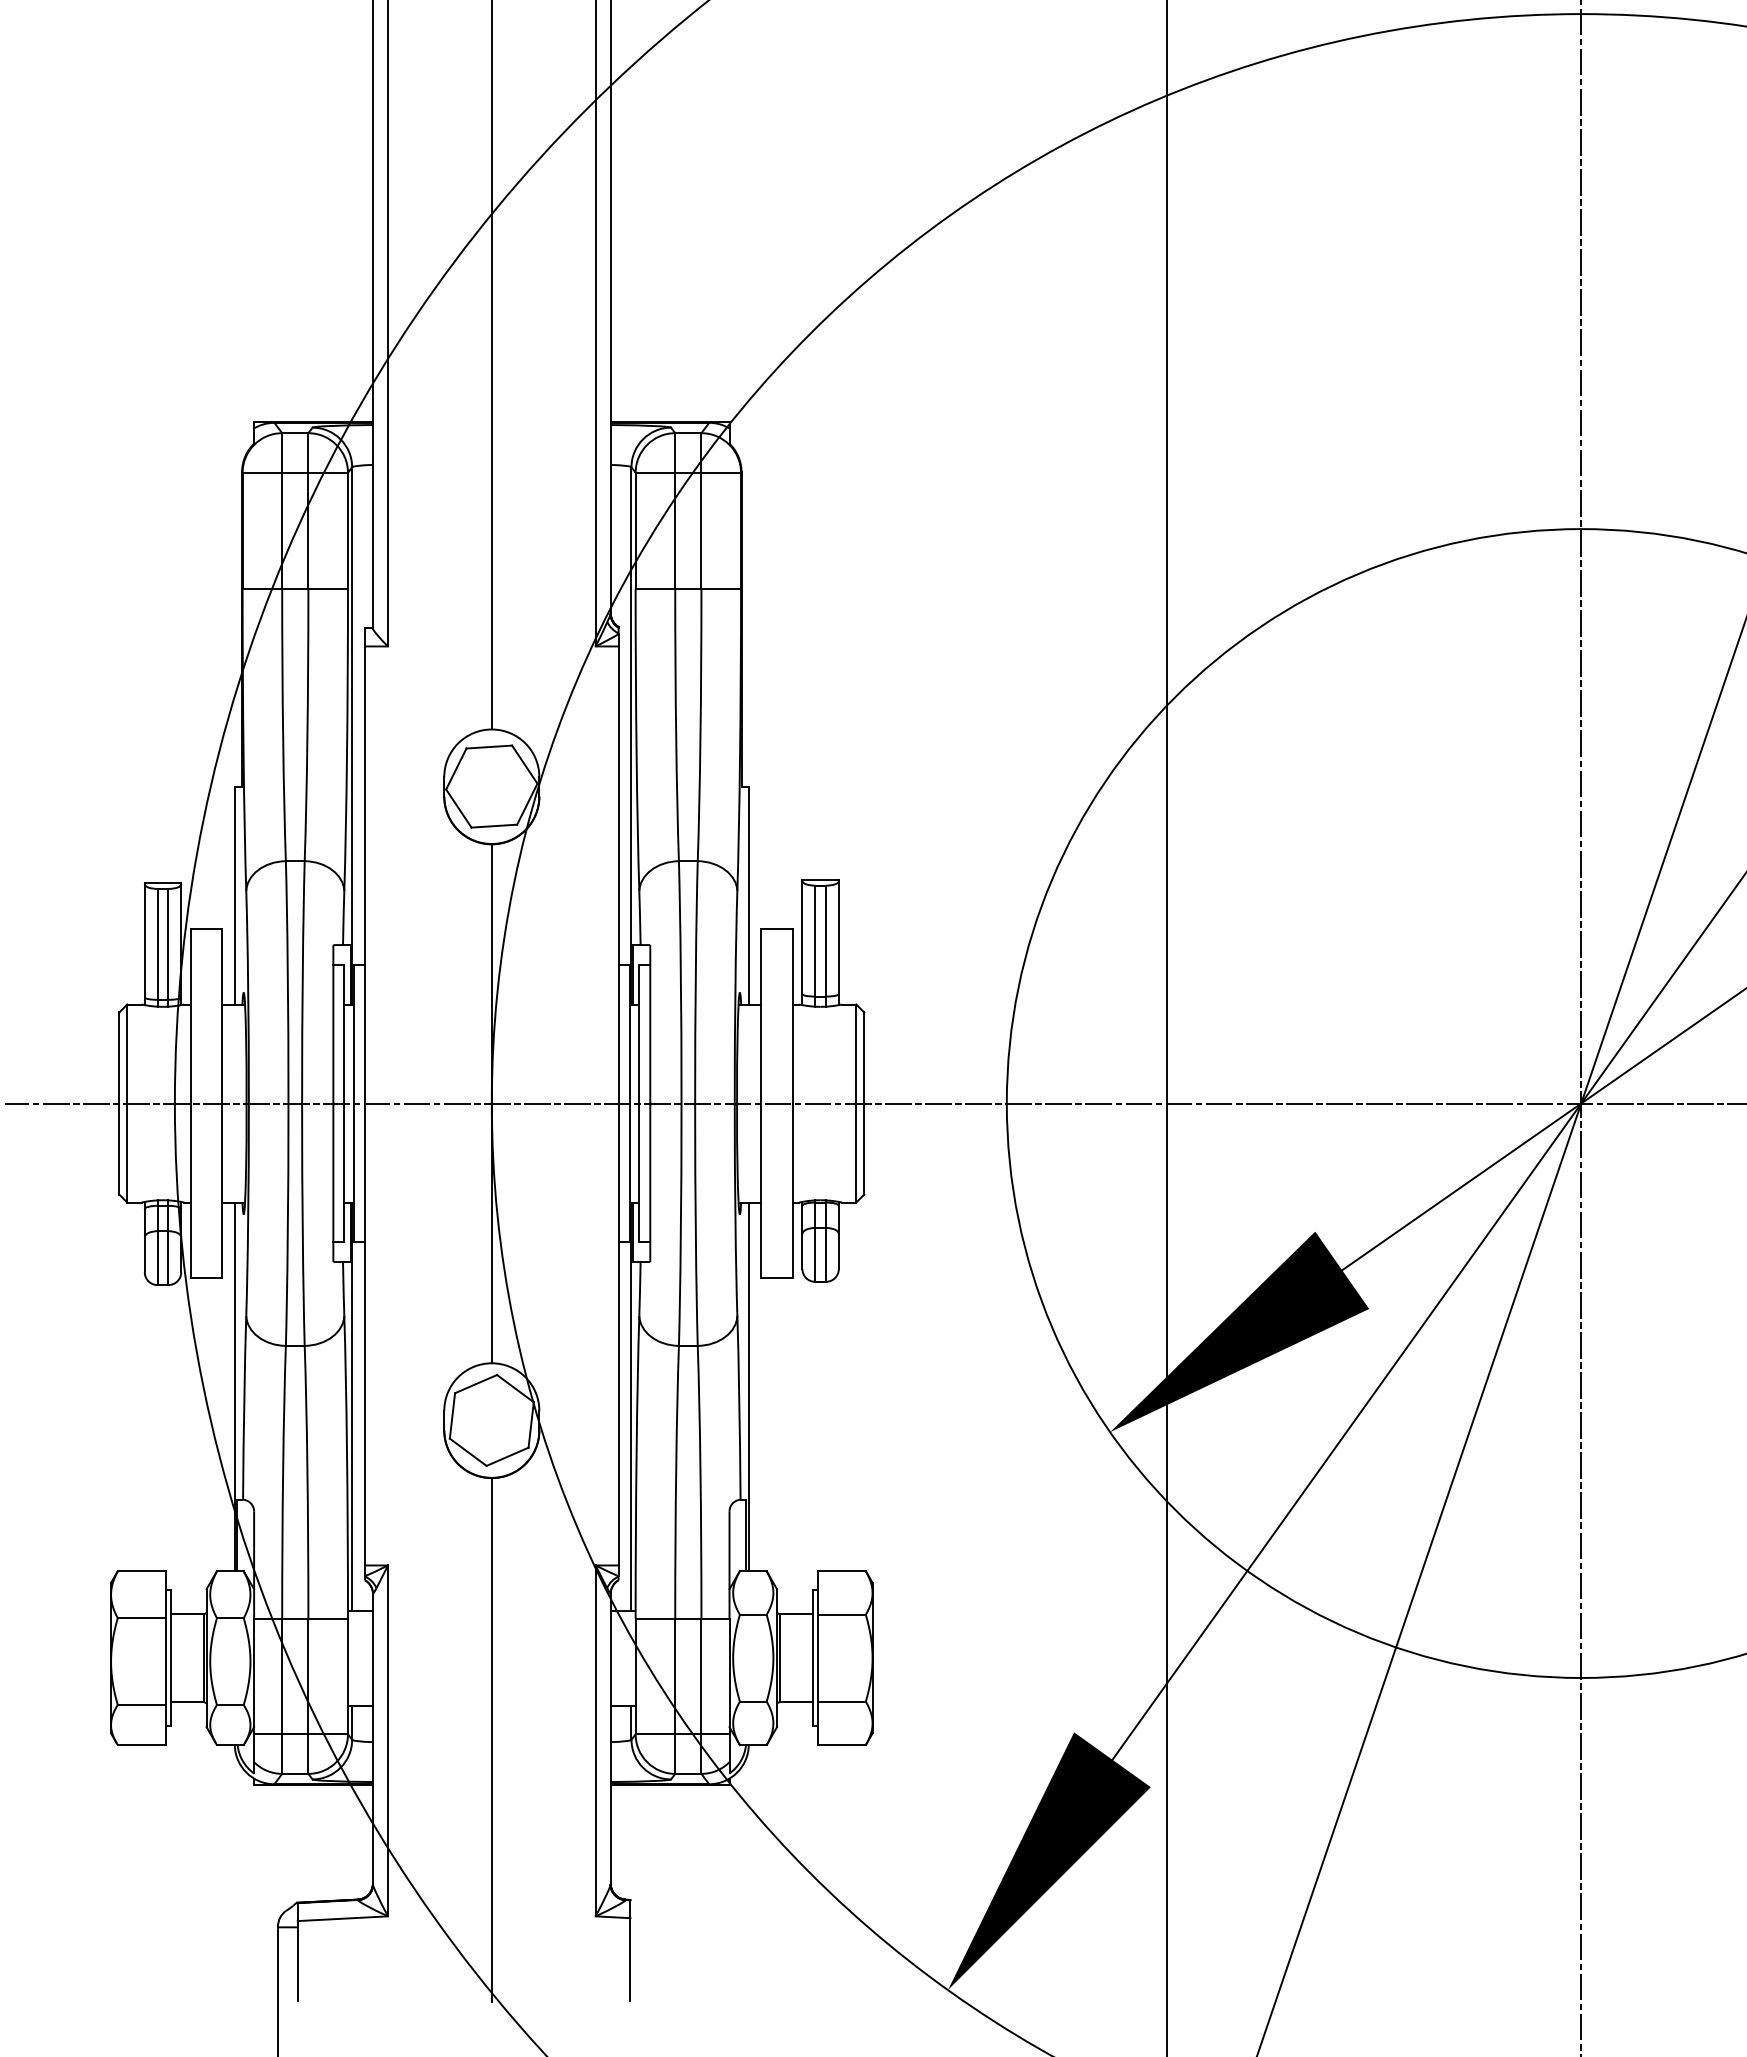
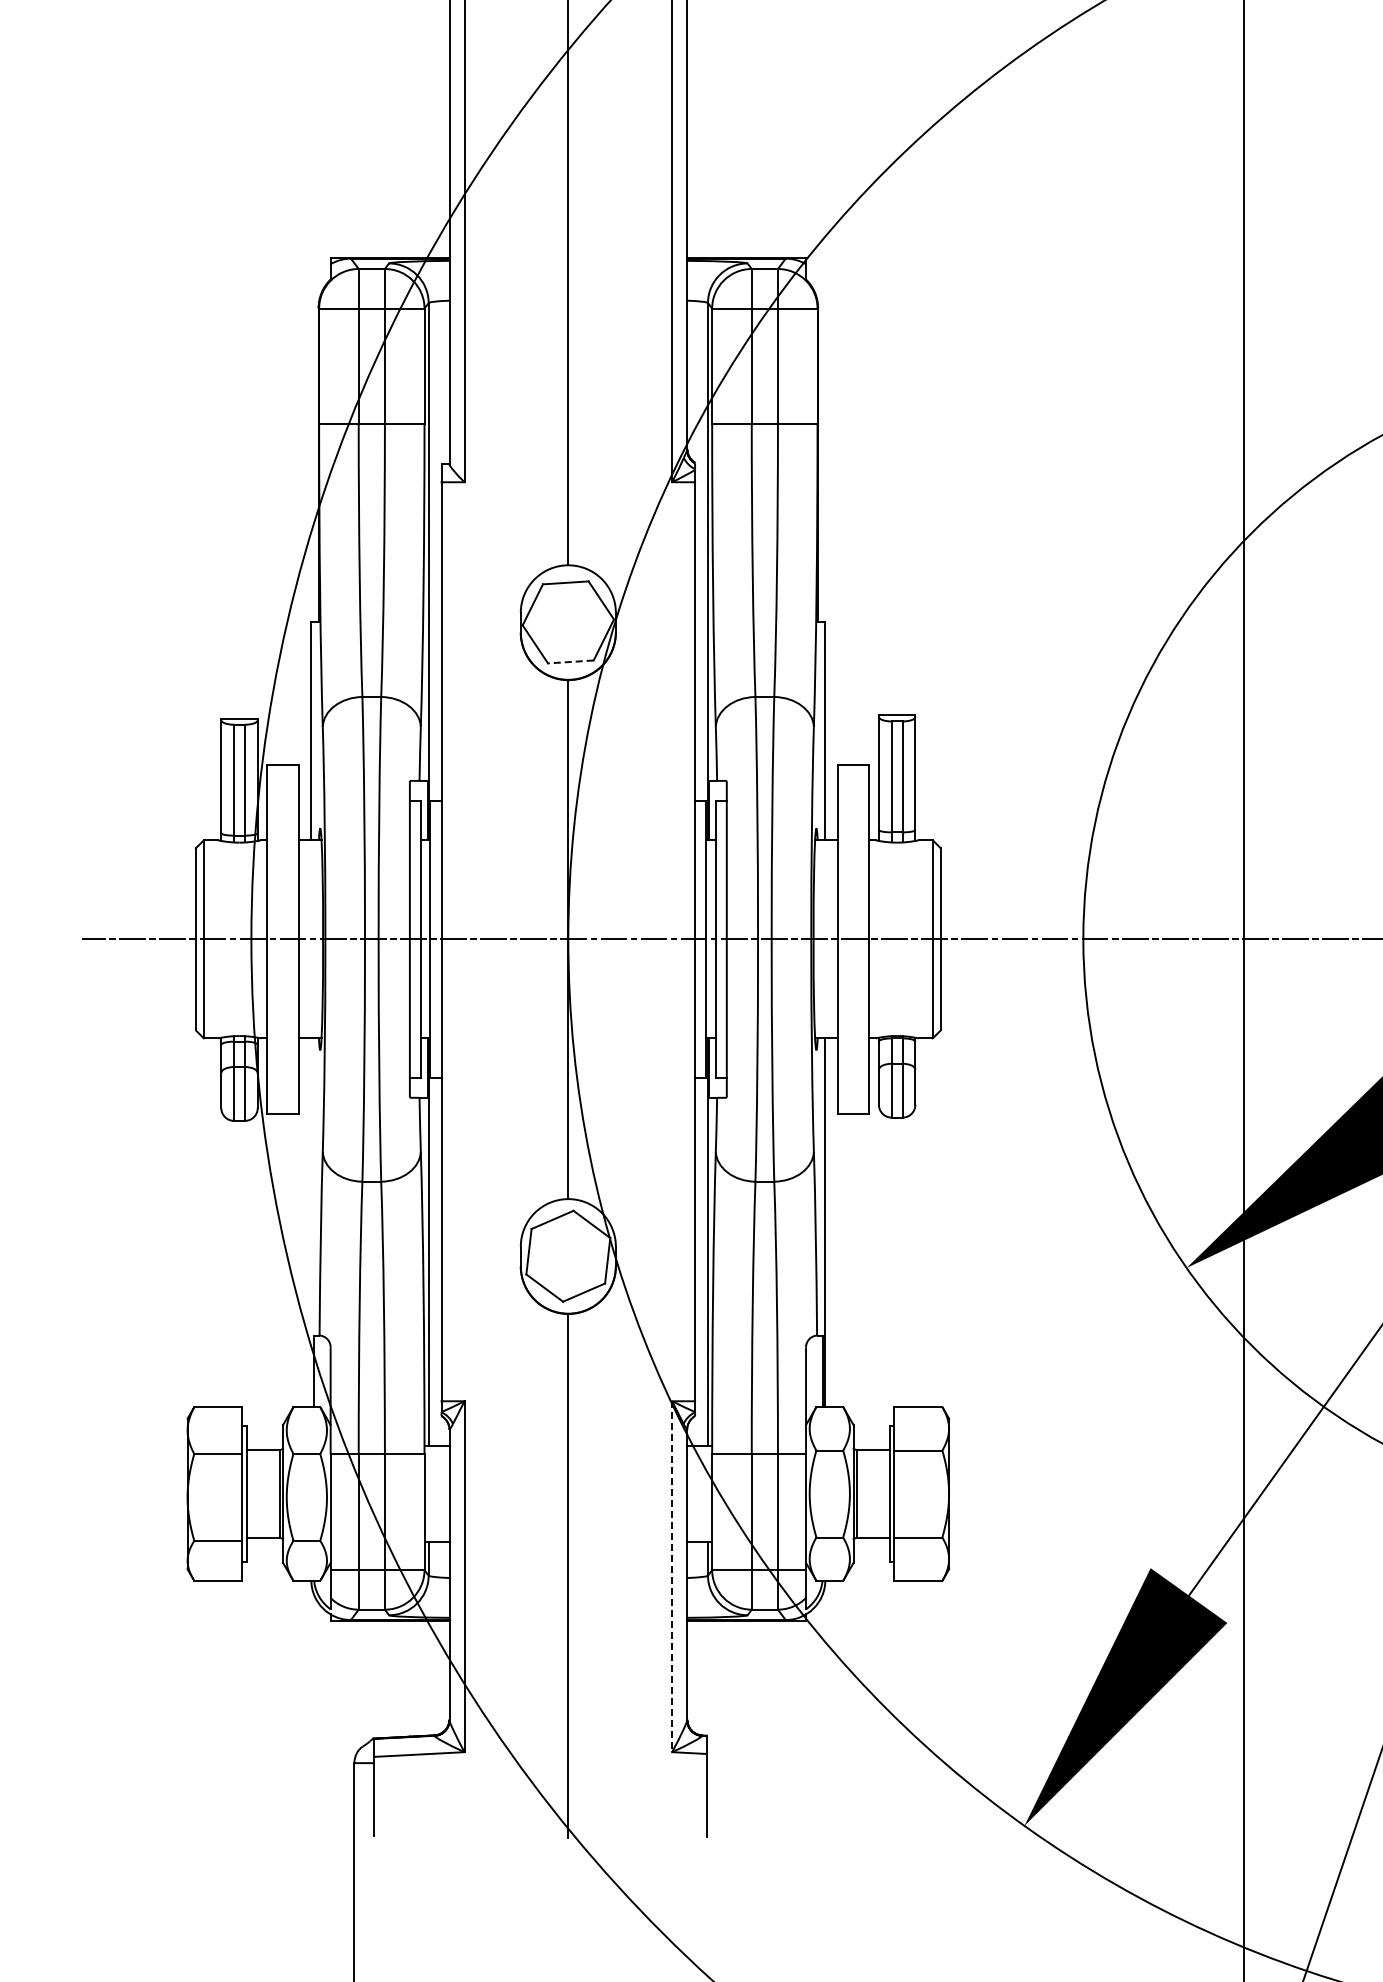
line: (494, 826) -> (571, 662), solid -> dashed
line: (234, 1386) -> (311, 1222), removed
line: (595, 1741) -> (672, 1577), solid -> dashed

